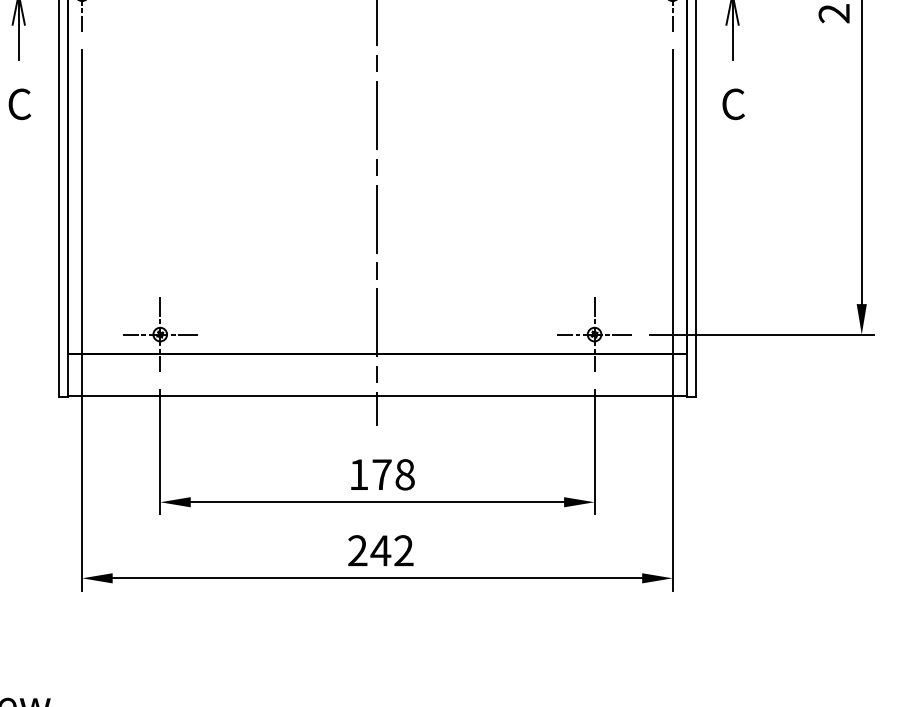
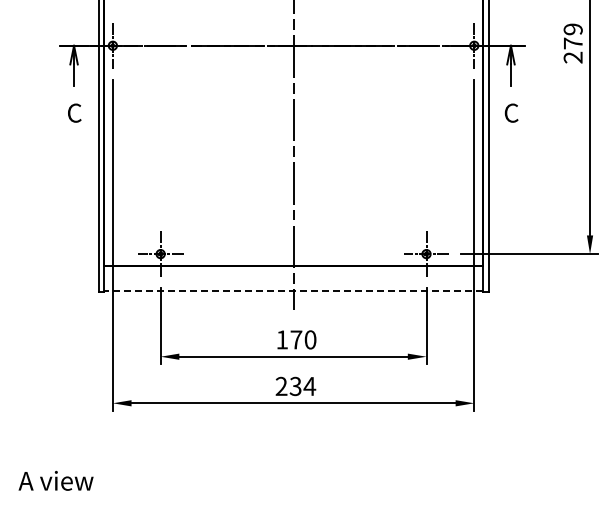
line: (377, 395) -> (293, 291), solid -> dashed
text: (405, 475) -> (310, 340), 178 -> 170
text: (391, 550) -> (302, 386), 242 -> 234

